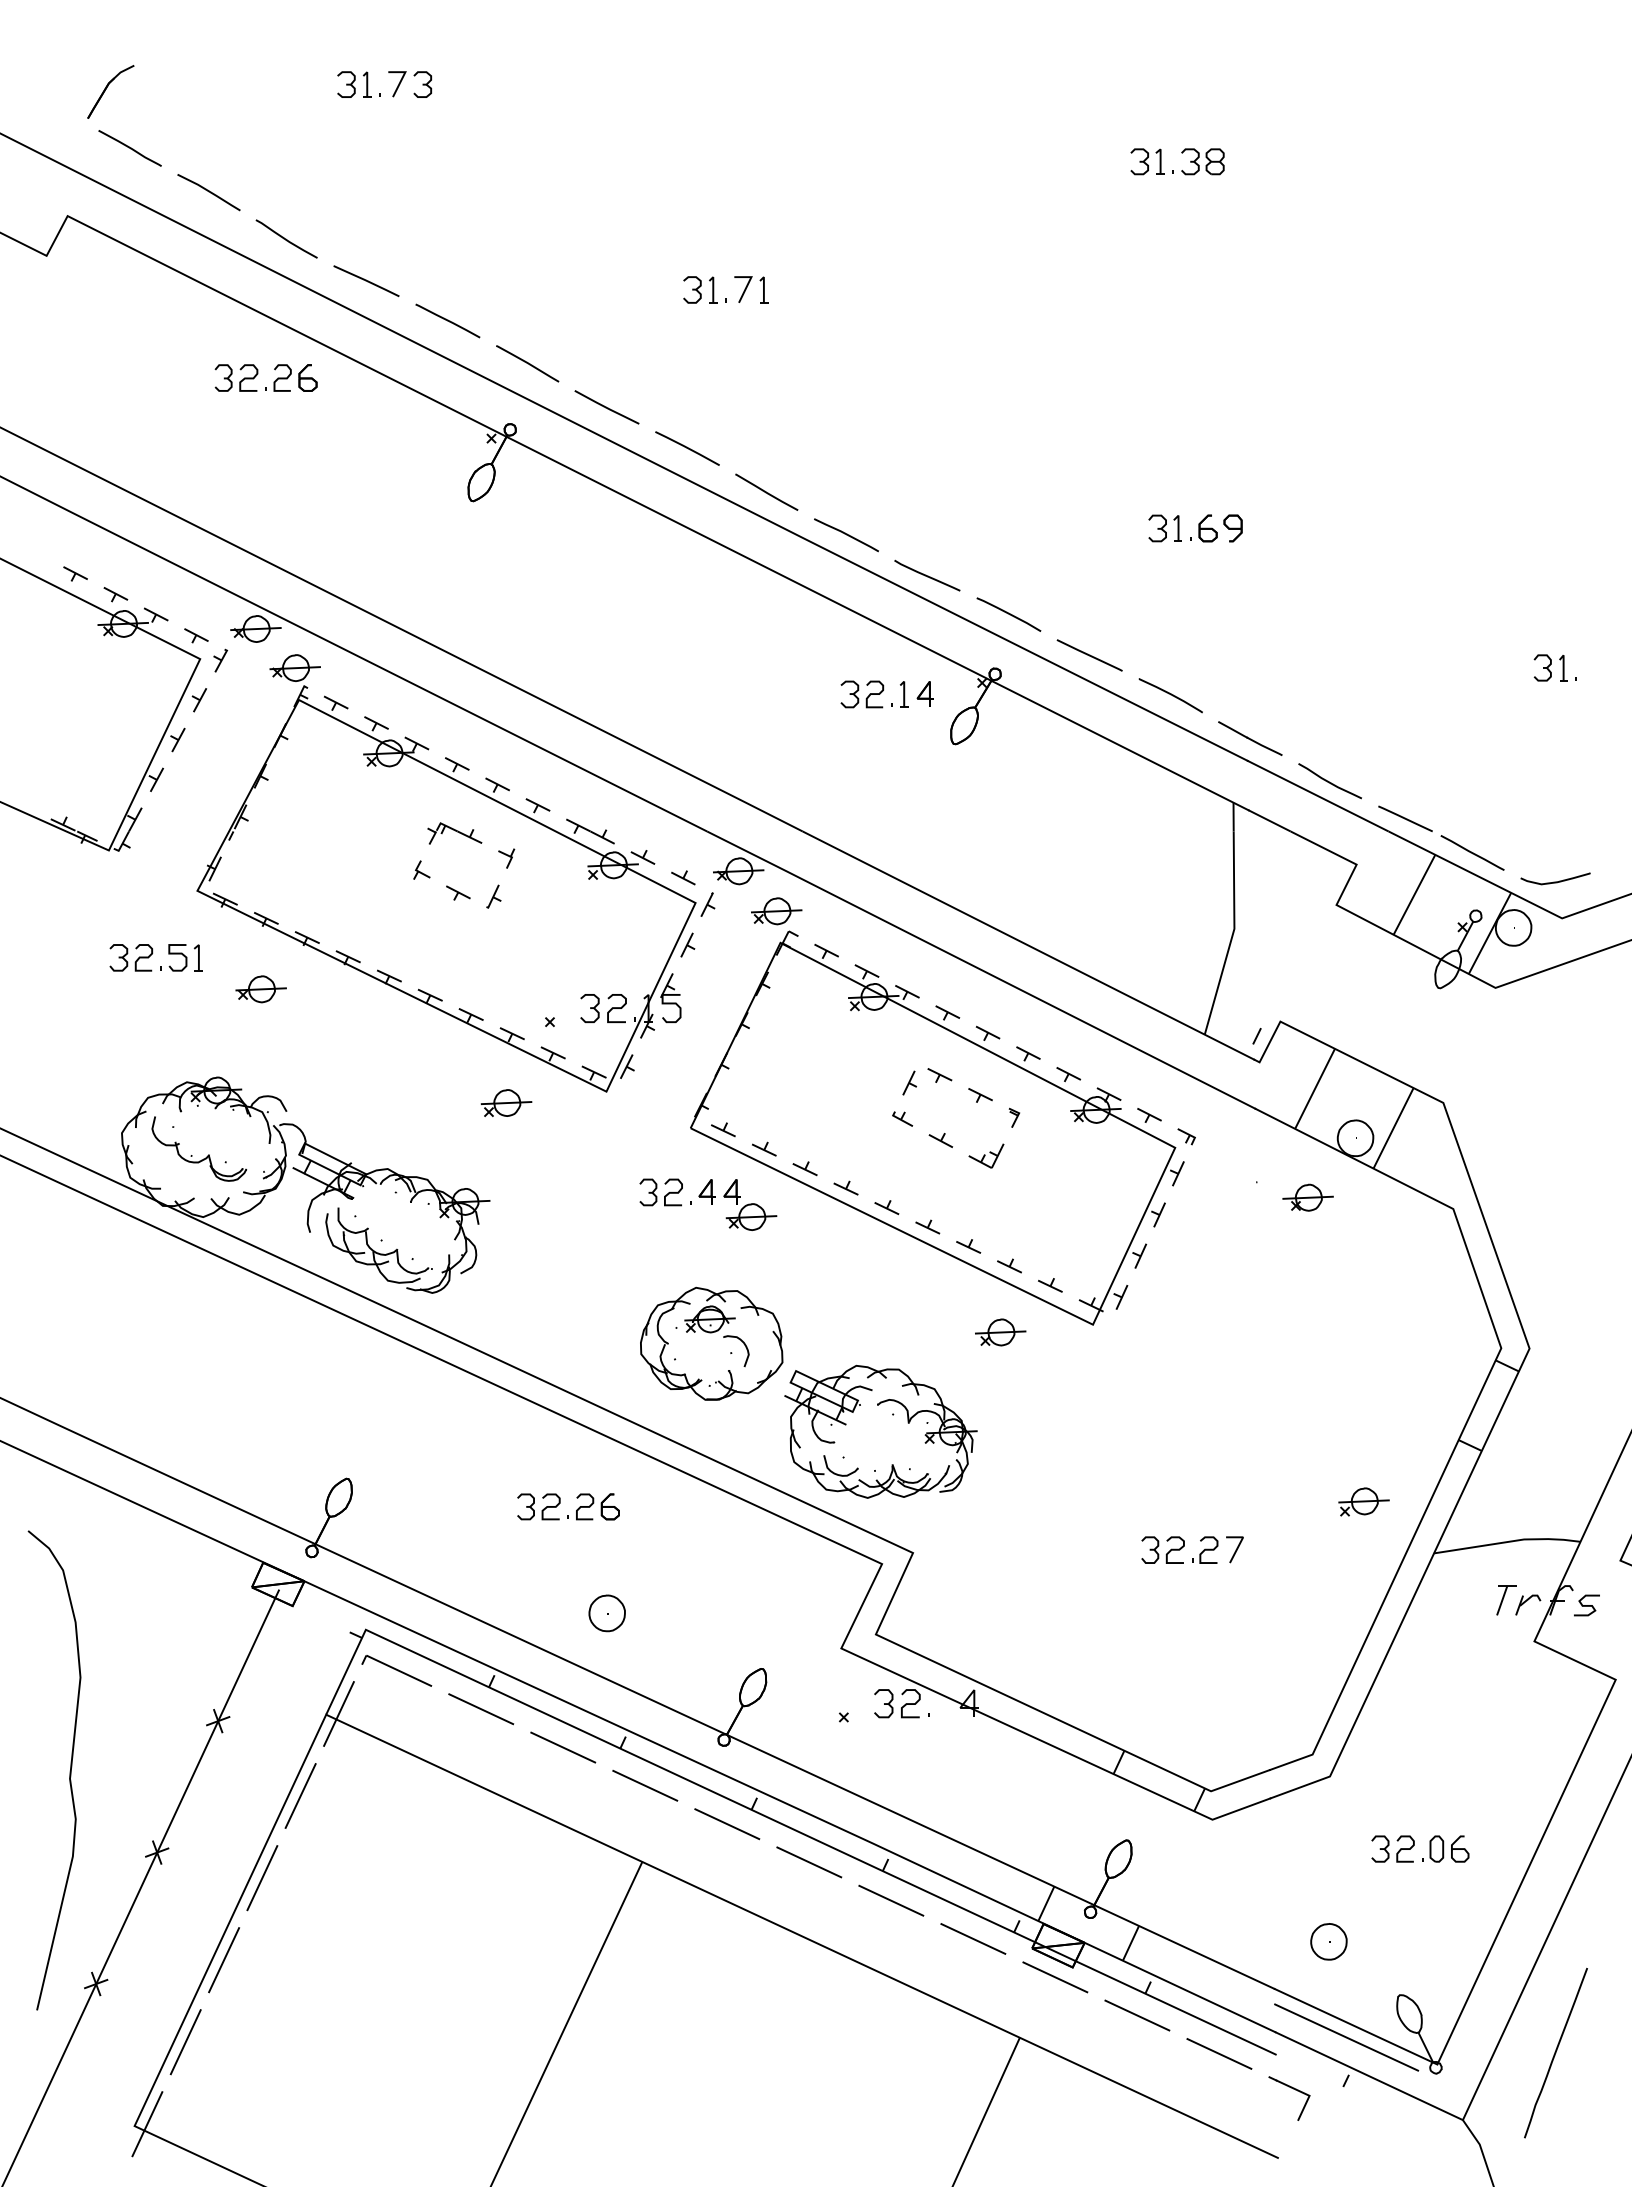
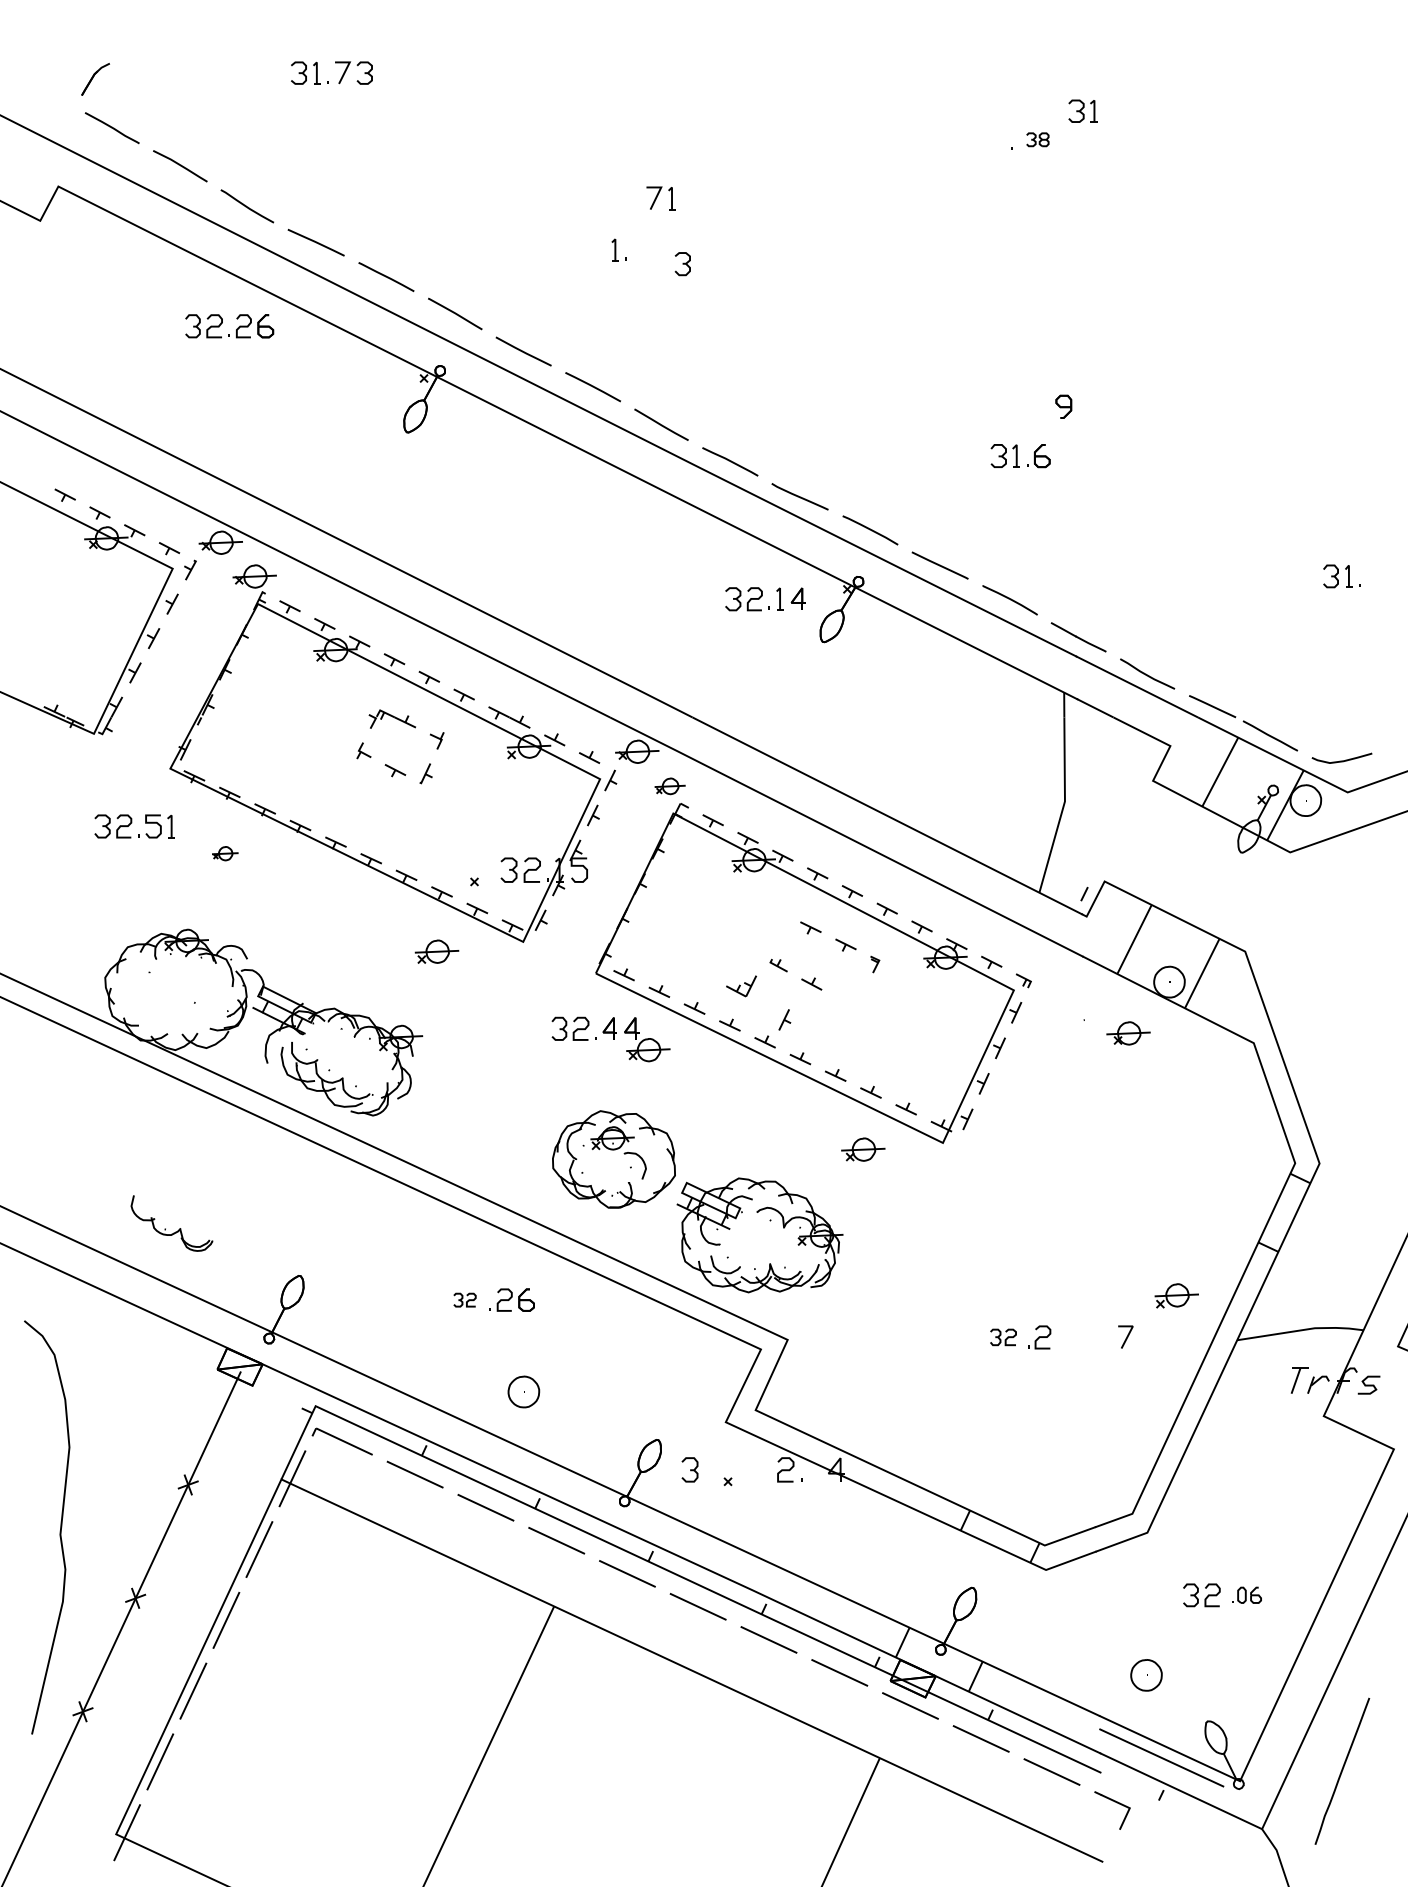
part: (110, 91) -> (95, 79), size x0.7
part: (1147, 161) -> (1083, 110), moved
part: (1202, 161) -> (1037, 139), size x0.6
part: (692, 289) -> (682, 263), moved
part: (751, 289) -> (661, 198), moved
part: (1232, 528) -> (1063, 406), moved
part: (776, 911) -> (669, 786), size x0.7
part: (260, 989) -> (224, 853), size x0.6
part: (909, 1082) -> (784, 1019), moved
part: (192, 1155) -> (166, 1229), moved
part: (986, 1155) -> (741, 985), moved
part: (538, 1506) -> (464, 1299), size x0.6
part: (1162, 1549) -> (1002, 1336), size x0.7
line: (1235, 1549) -> (1126, 1336), moved
part: (883, 1703) -> (689, 1469), moved
part: (1445, 1848) -> (1247, 1594), size x0.7

